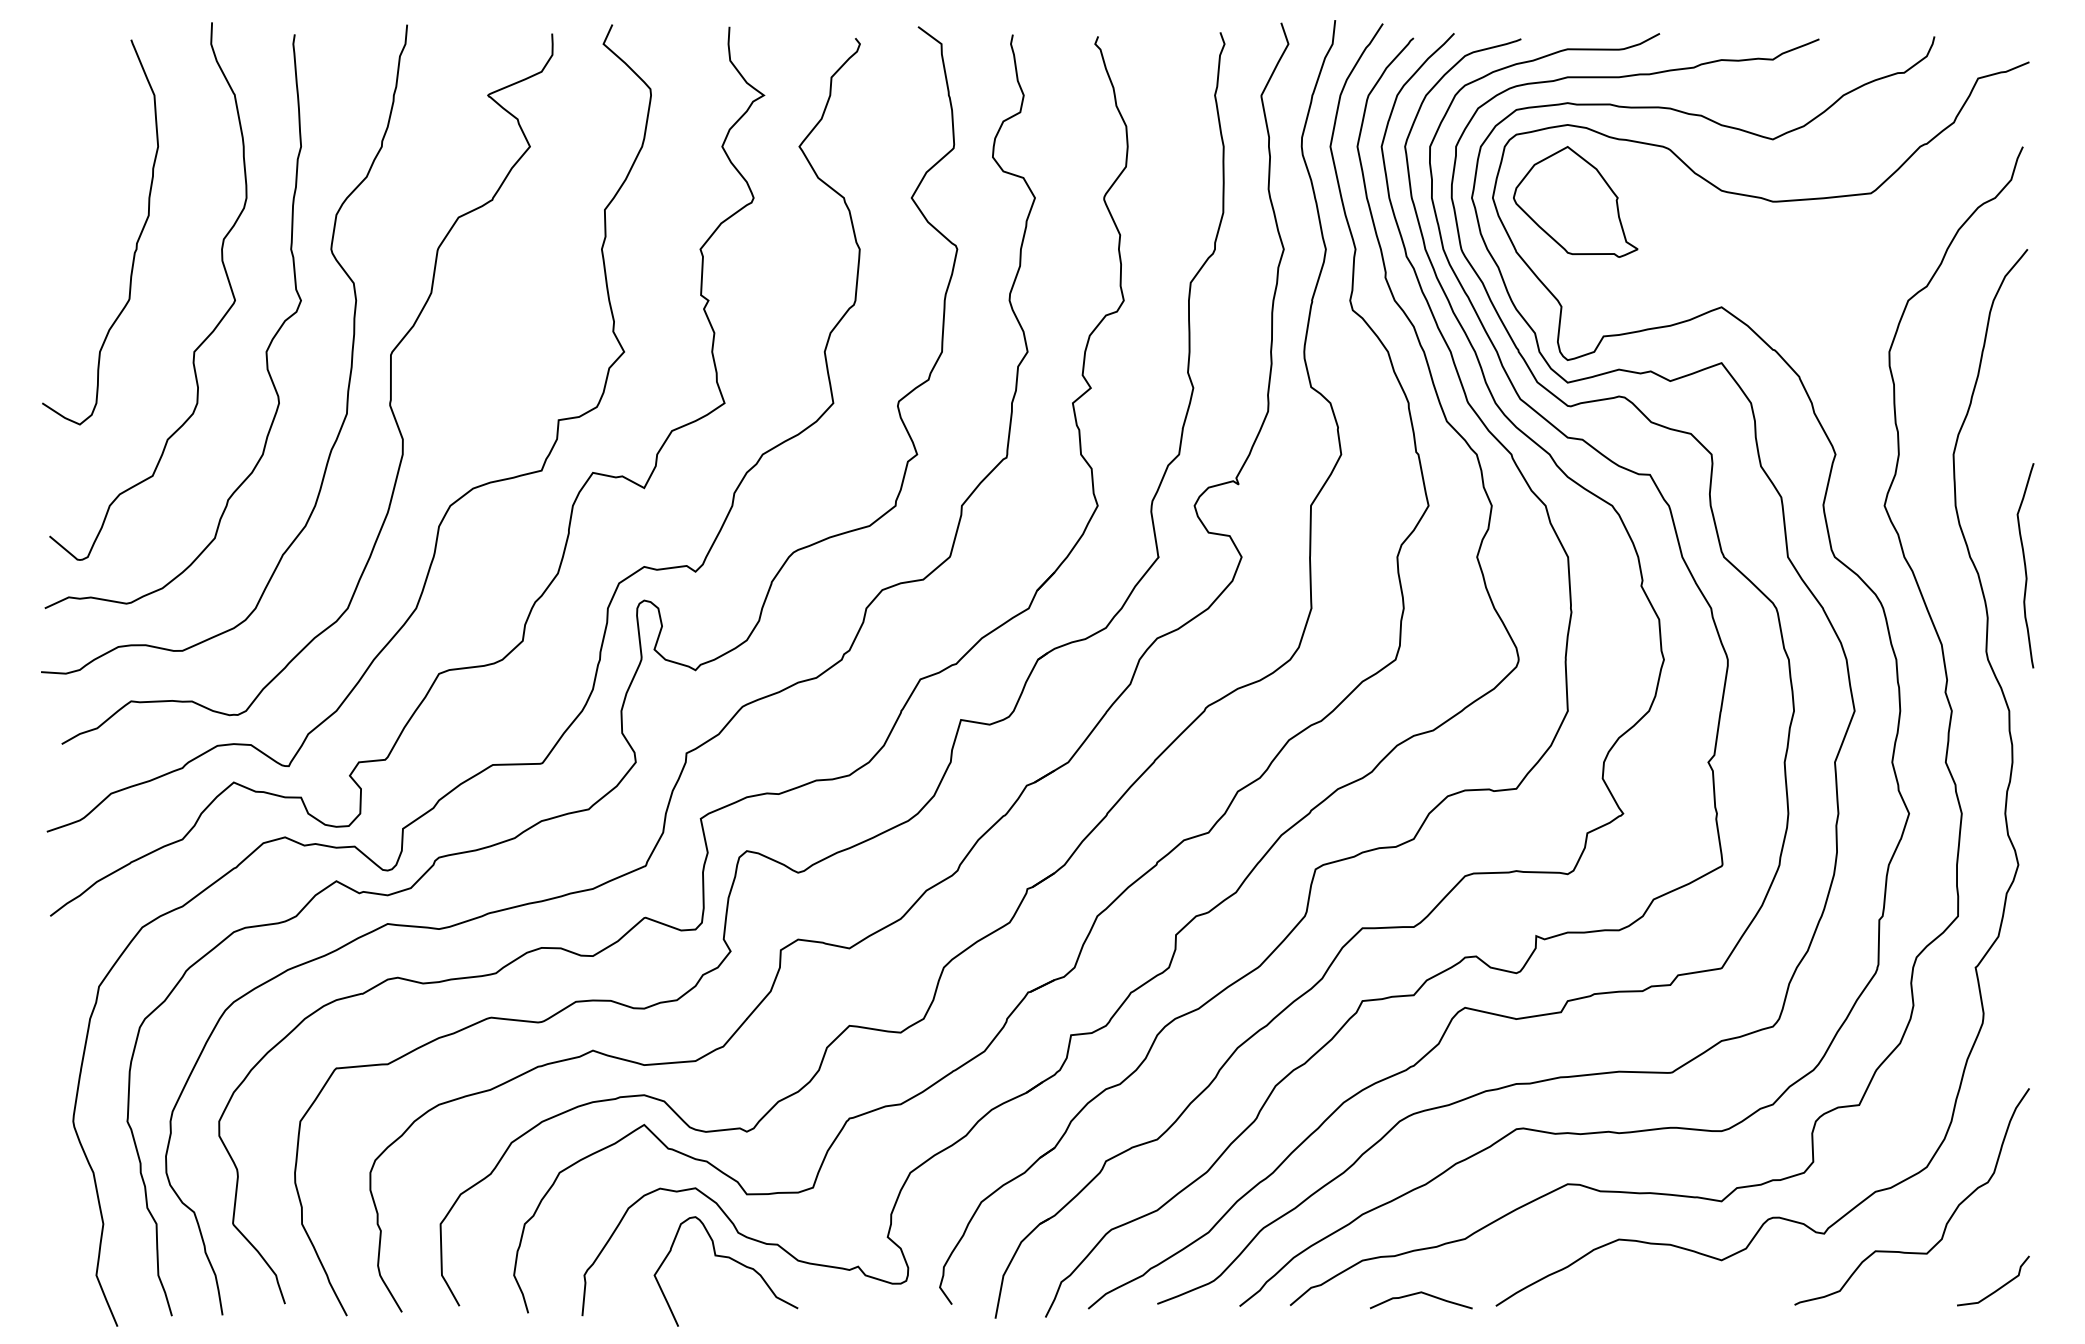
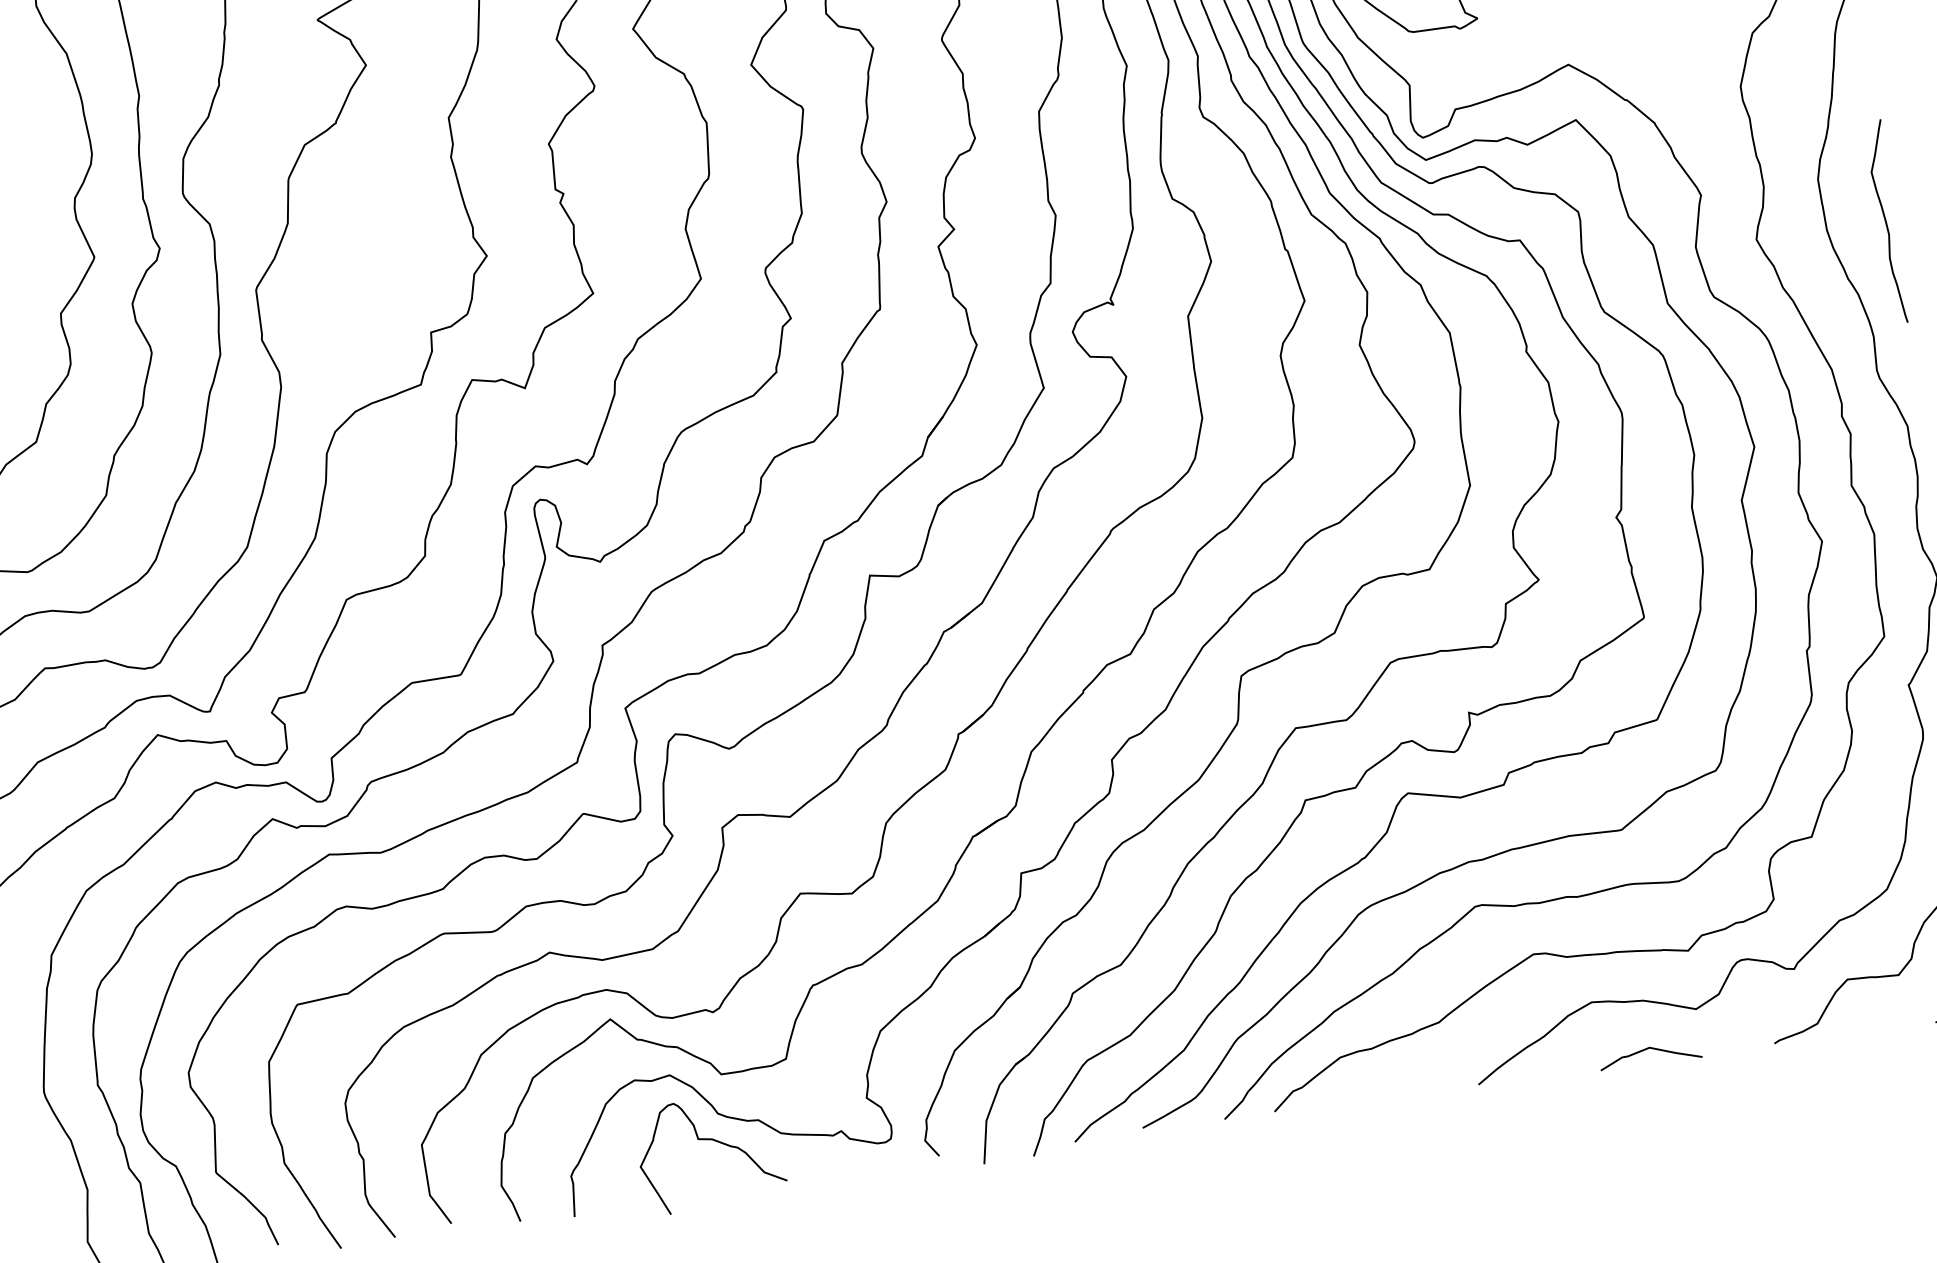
curve: (2025, 565) -> (1886, 221), moved
curve: (1417, 1294) -> (1646, 1050), moved

